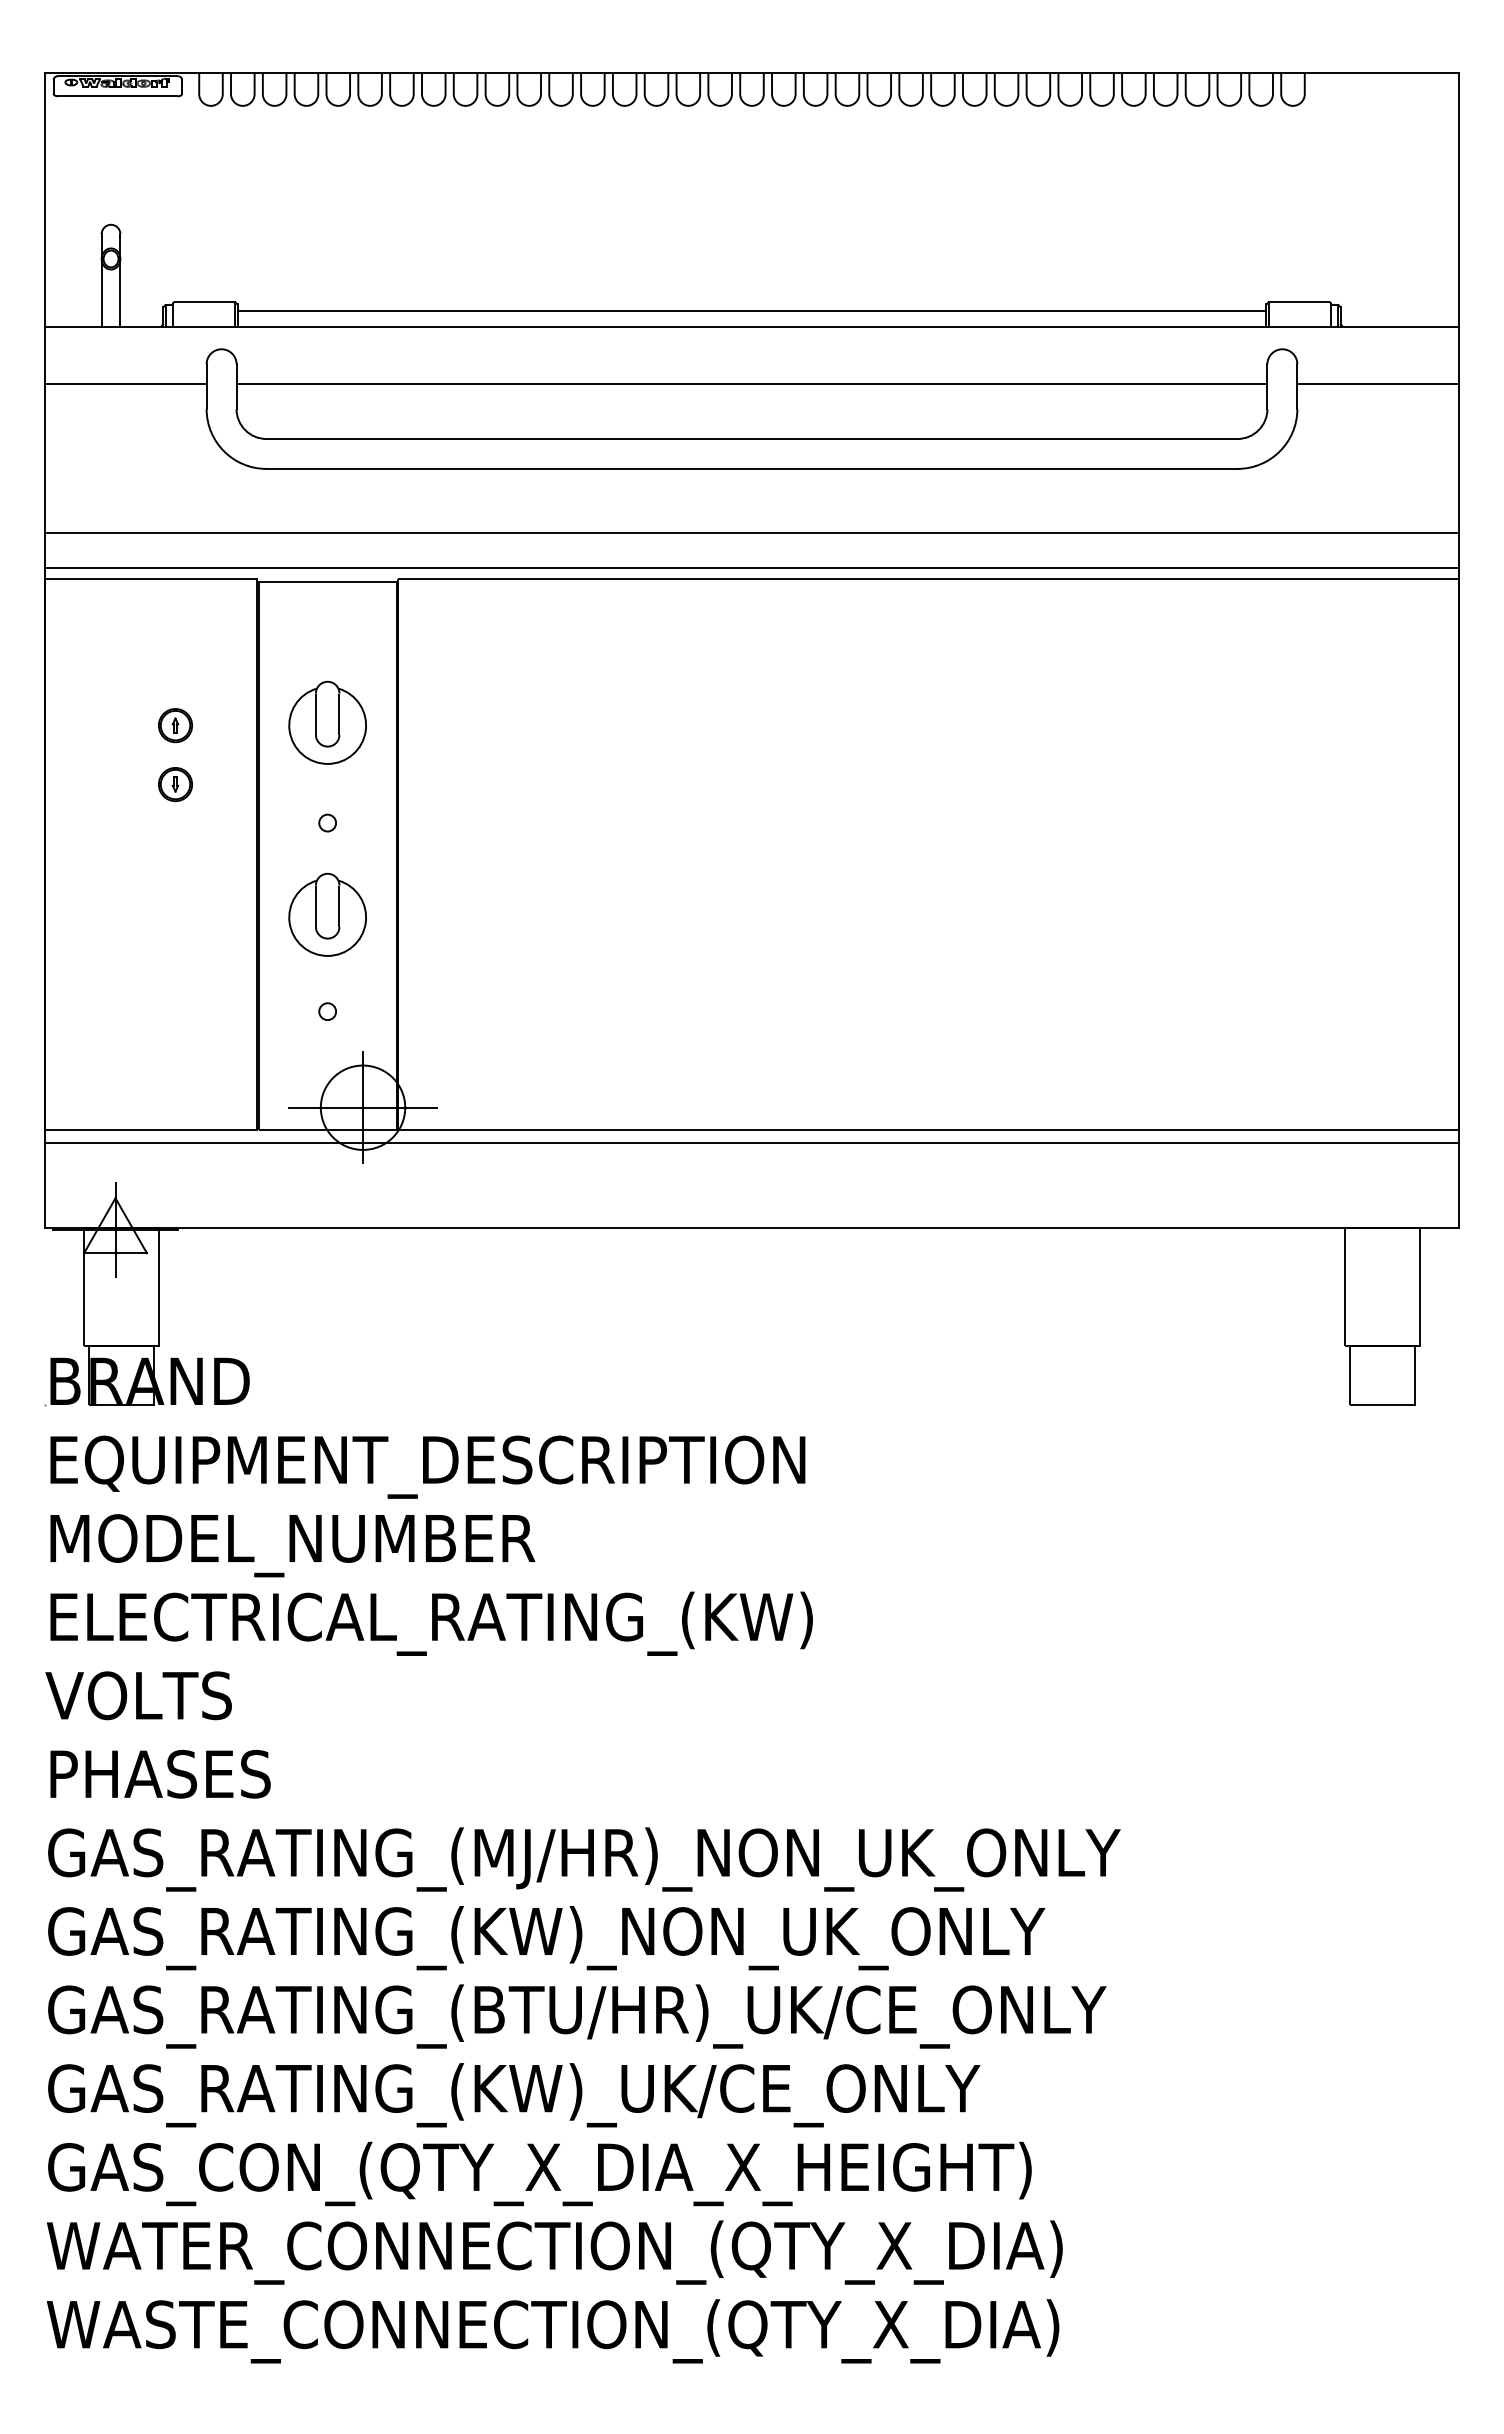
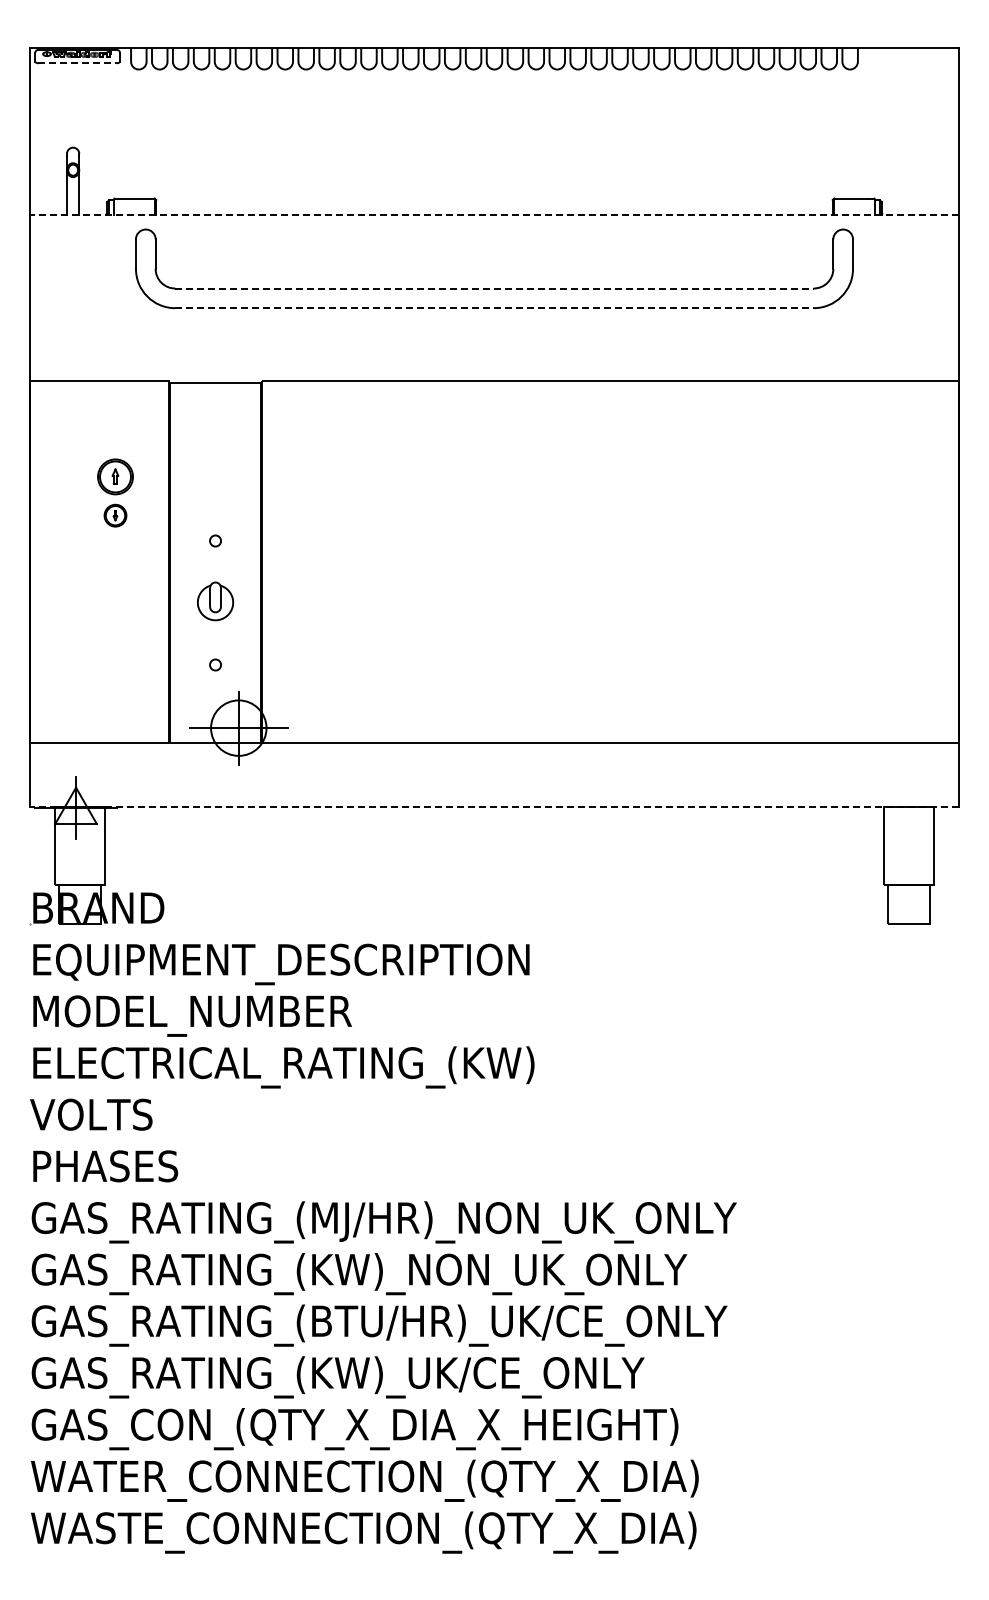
line: (119, 96) -> (78, 63), solid -> dashed
line: (752, 311) -> (494, 204), removed
line: (752, 326) -> (494, 214), solid -> dashed
line: (125, 384) -> (82, 252), removed
line: (752, 384) -> (494, 252), removed
line: (1378, 384) -> (906, 252), removed
line: (752, 438) -> (494, 288), solid -> dashed
line: (752, 469) -> (494, 308), solid -> dashed
line: (752, 533) -> (494, 350), removed
line: (752, 568) -> (494, 373), removed
part: (327, 721) -> (215, 474), removed
part: (175, 724) -> (115, 476), size x1.6
part: (327, 915) -> (215, 601), size x0.7
line: (752, 1143) -> (494, 751), removed
line: (752, 1228) -> (494, 807), solid -> dashed

